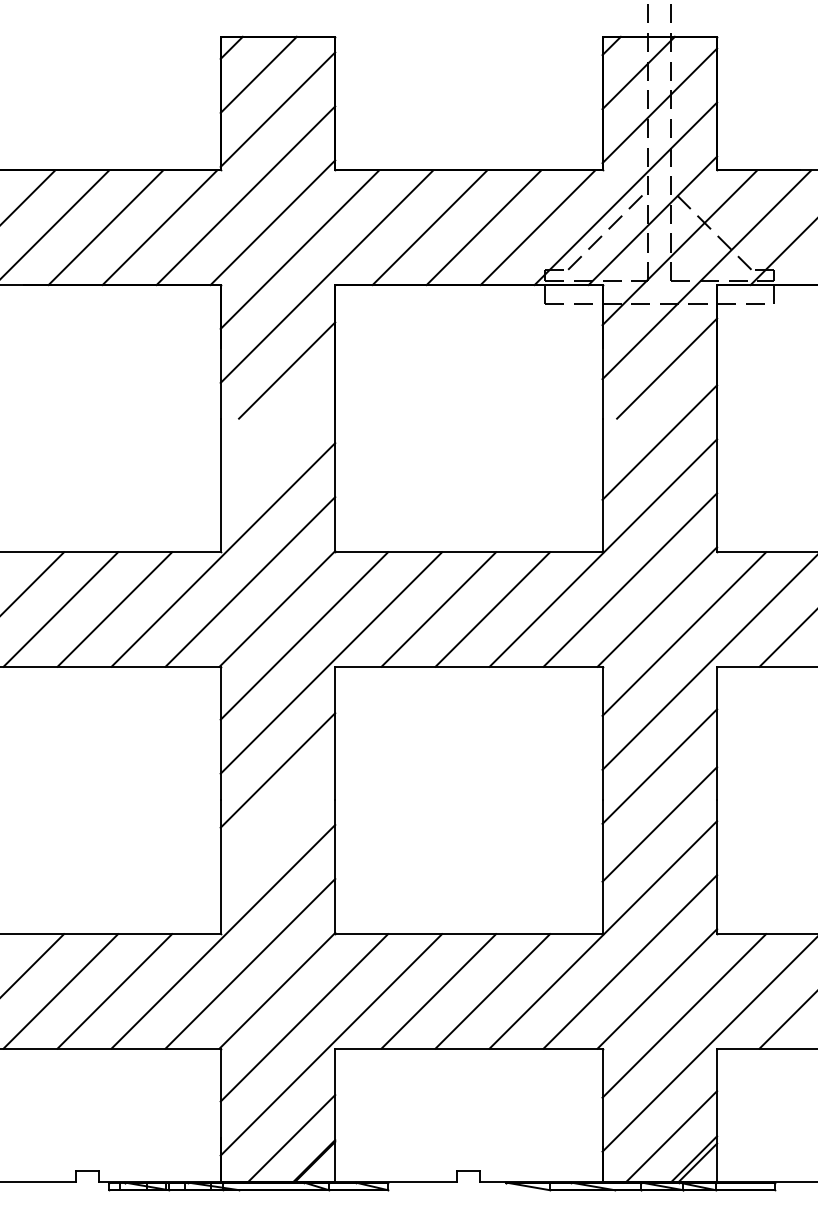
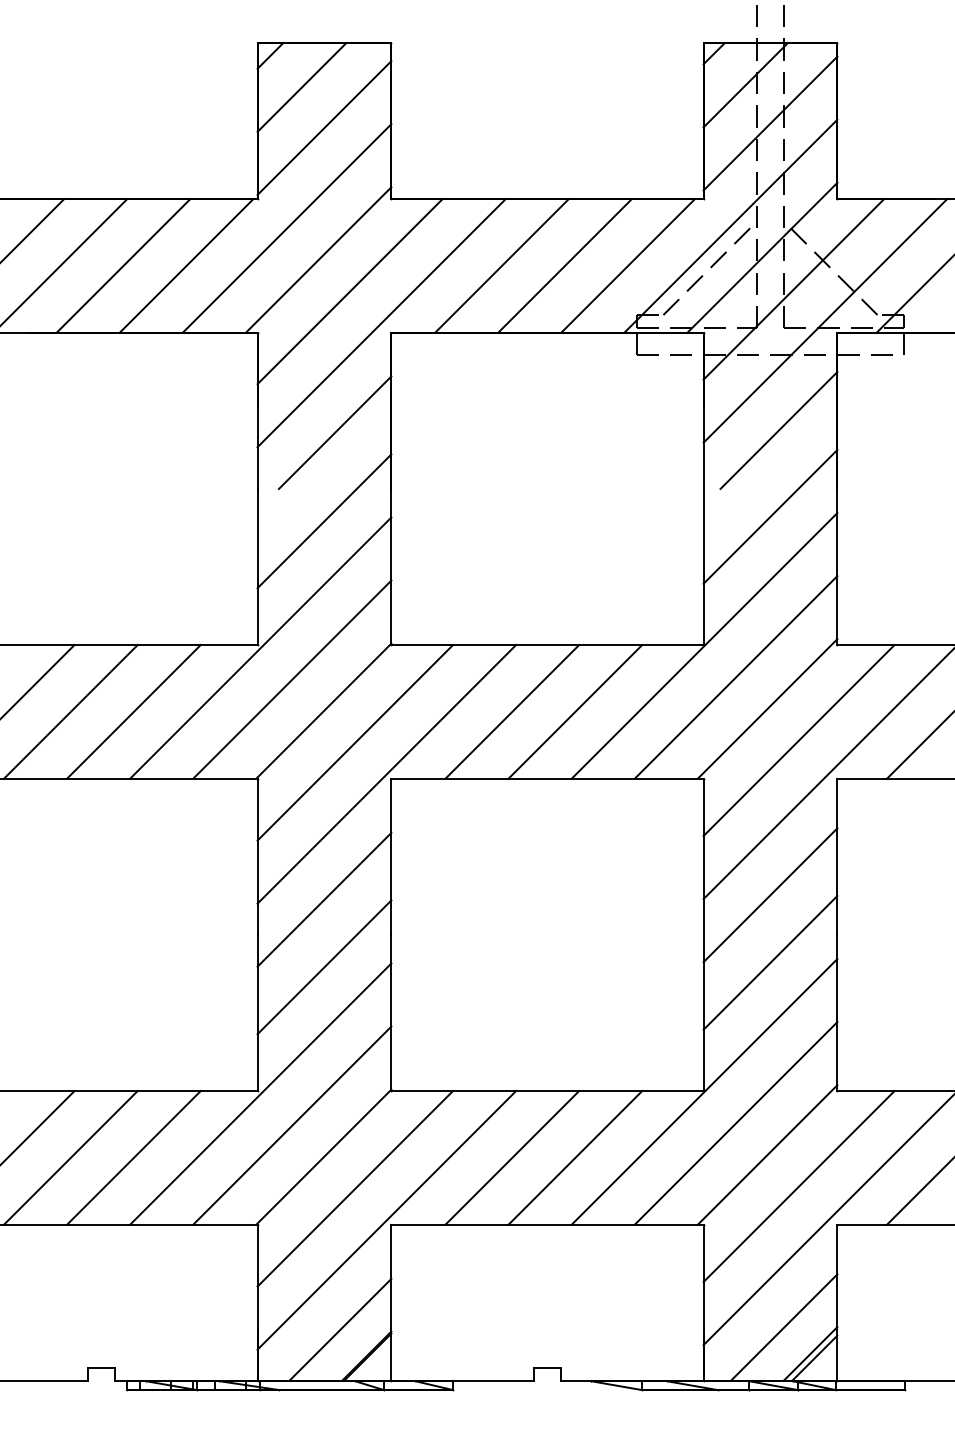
line: (277, 446) -> (323, 521), added
line: (277, 827) -> (323, 966), added

